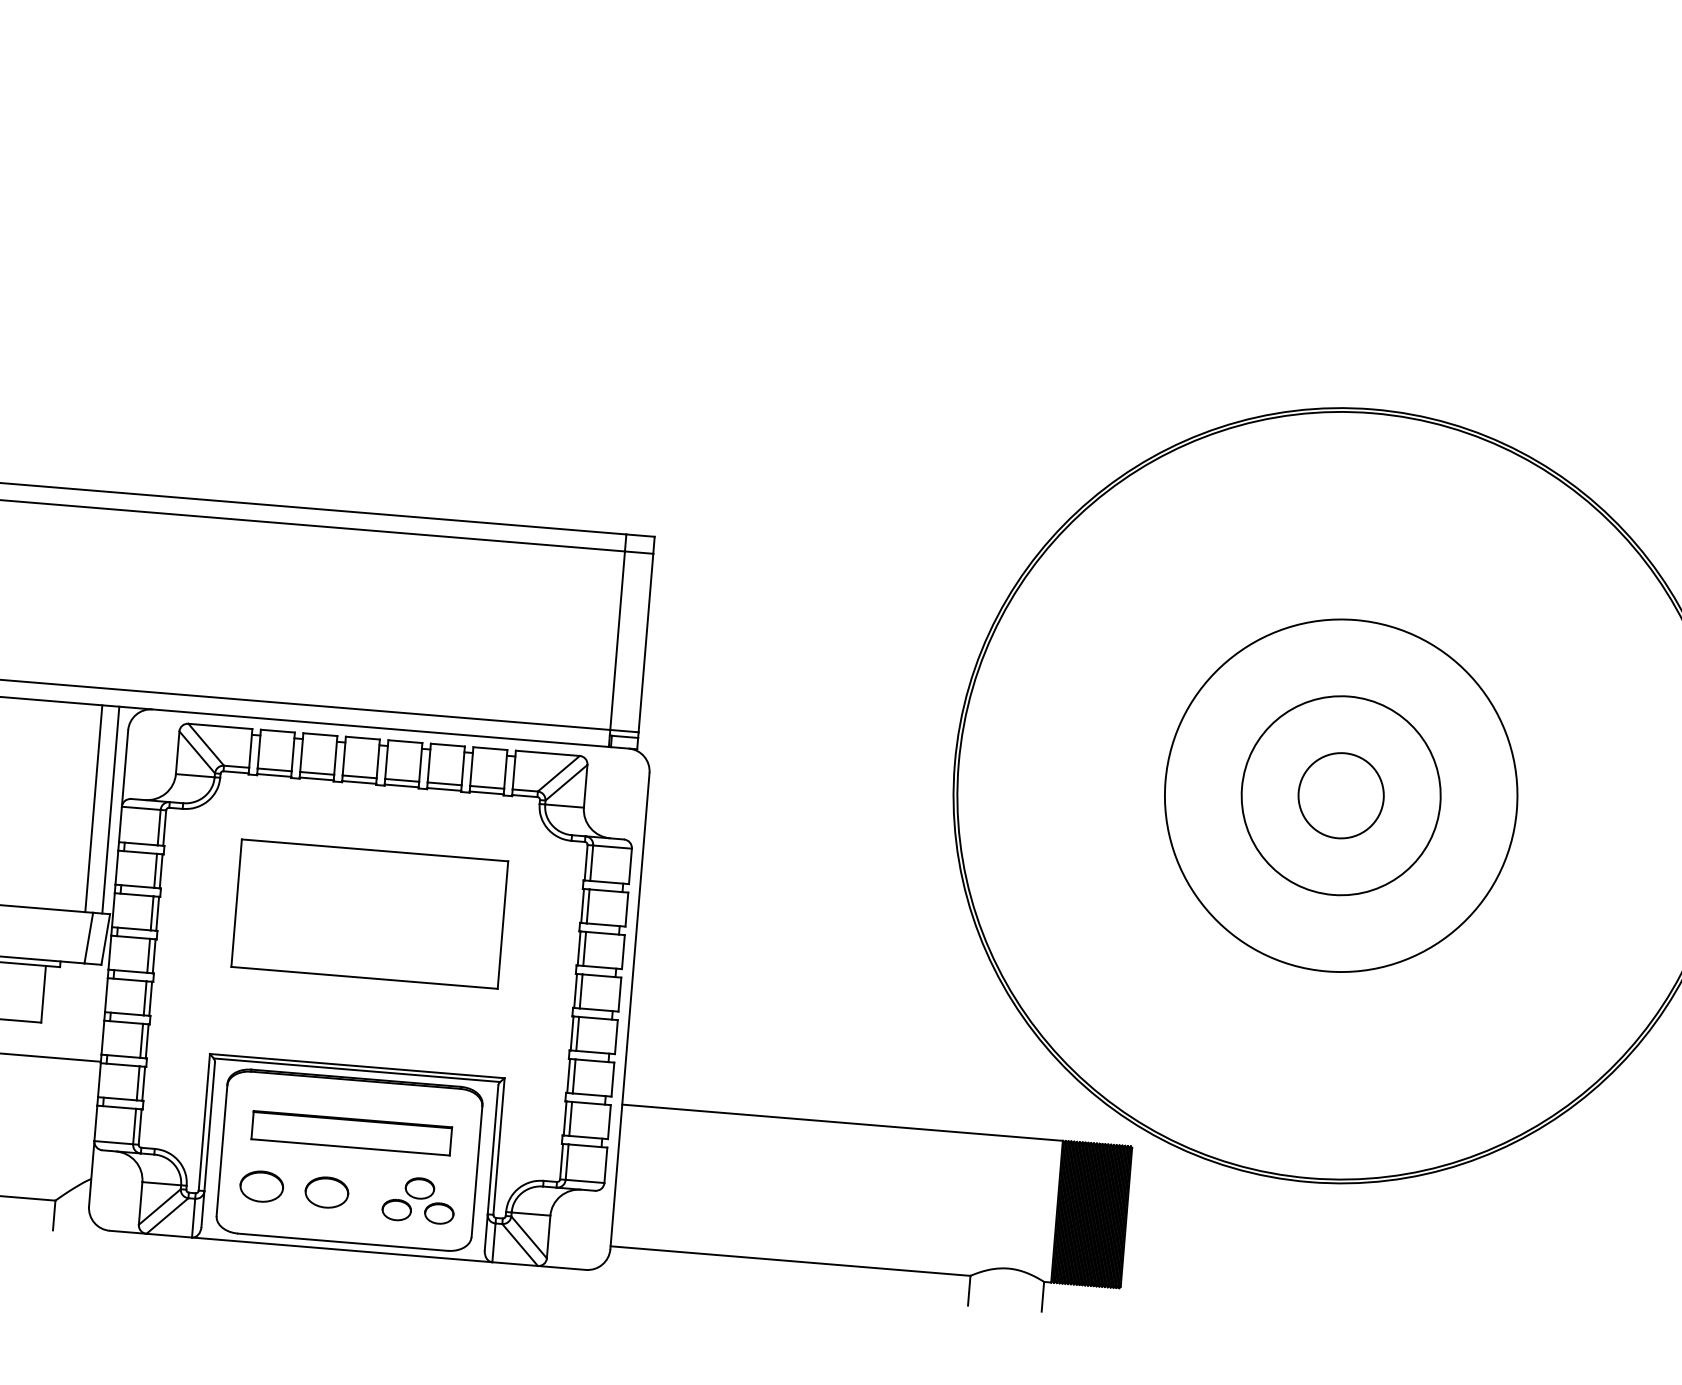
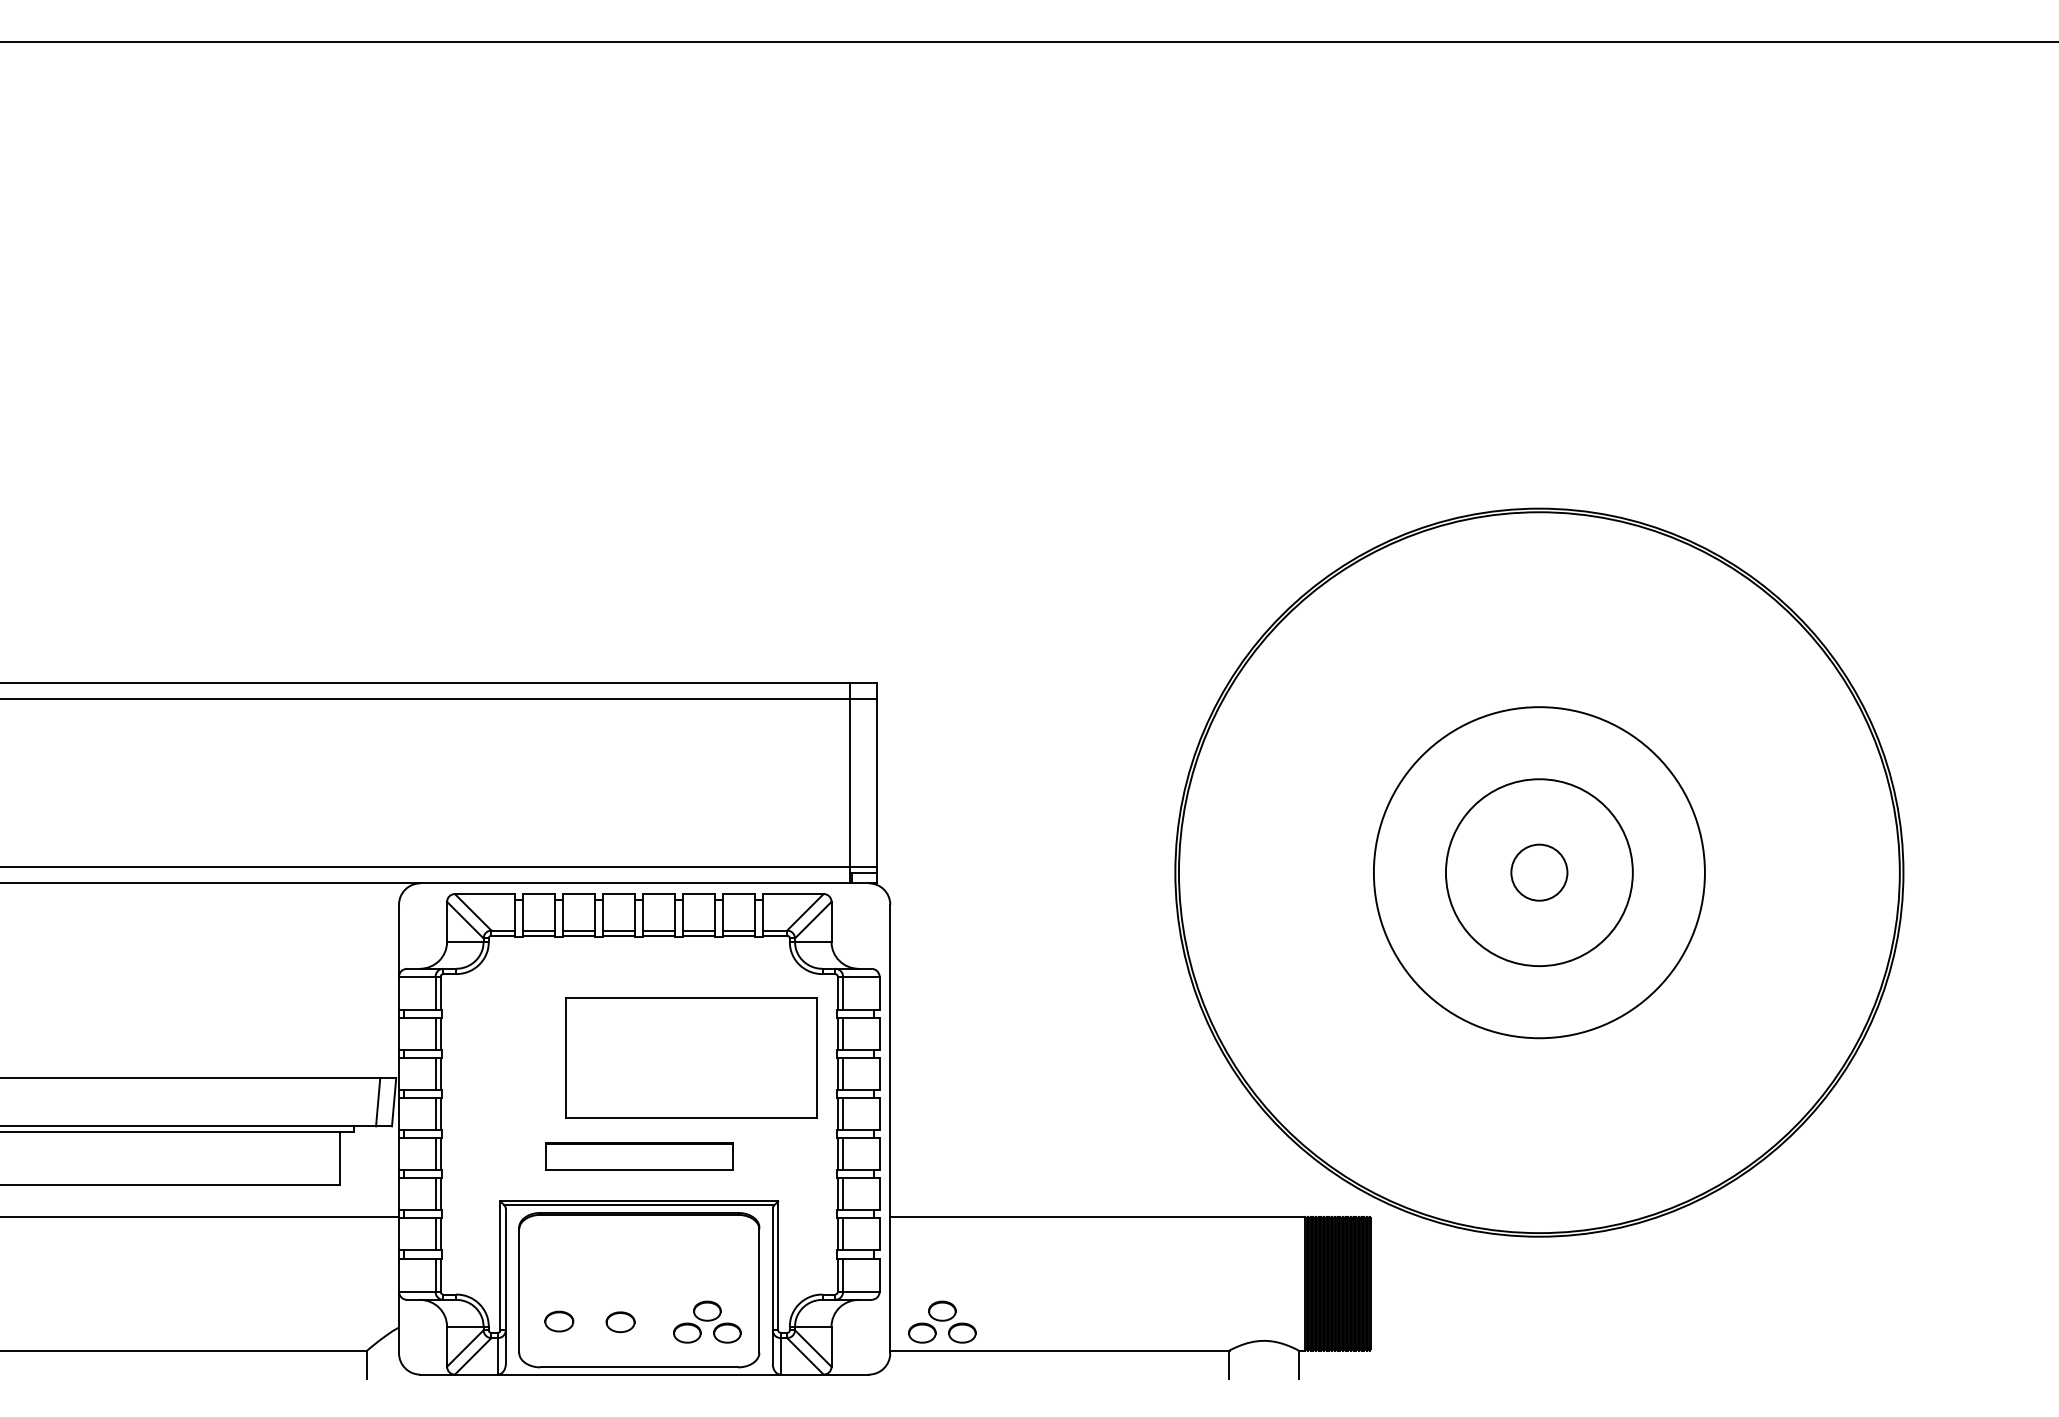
circle: (1341, 795) -> (1539, 872), size x0.7
line: (93, 808) -> (372, 980), removed
line: (110, 809) -> (388, 980), removed
part: (370, 913) -> (691, 1057), moved
part: (352, 1133) -> (639, 1156), moved
part: (262, 1186) -> (559, 1321), size x0.7
part: (326, 1192) -> (620, 1322), size x0.7
part: (668, 1219) -> (942, 1321), added

